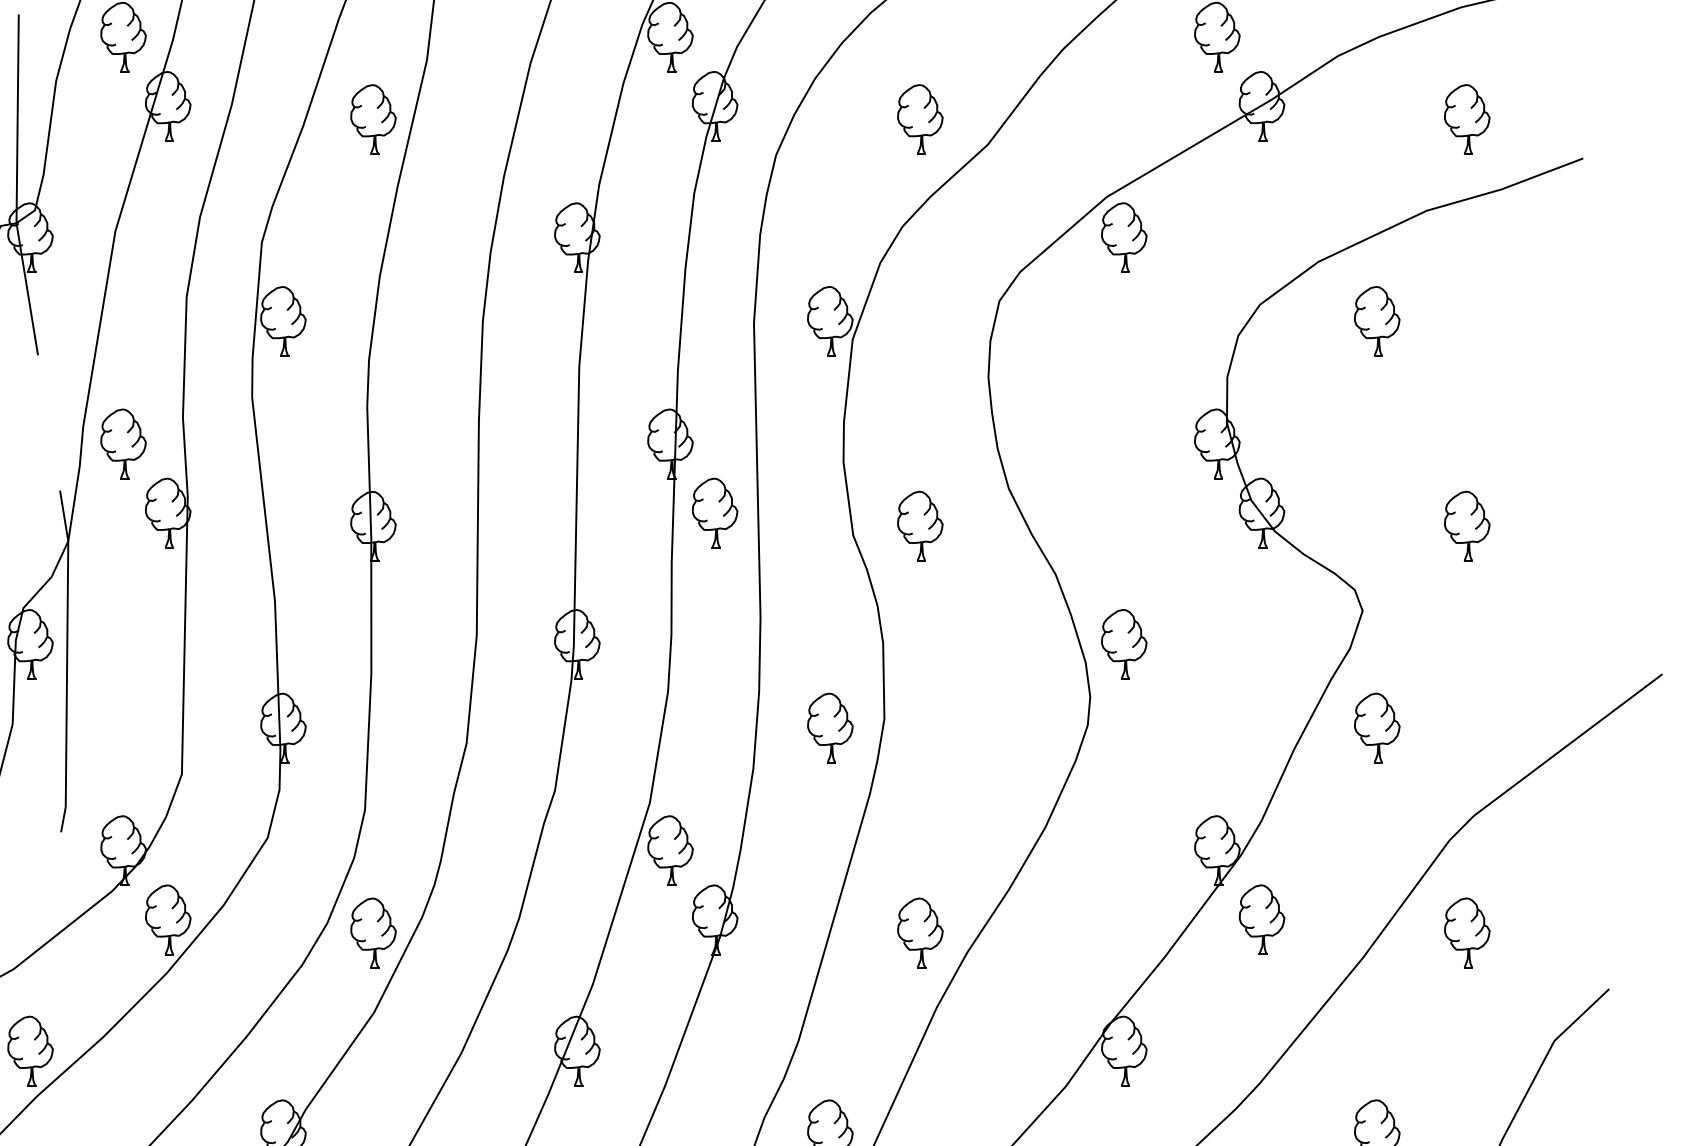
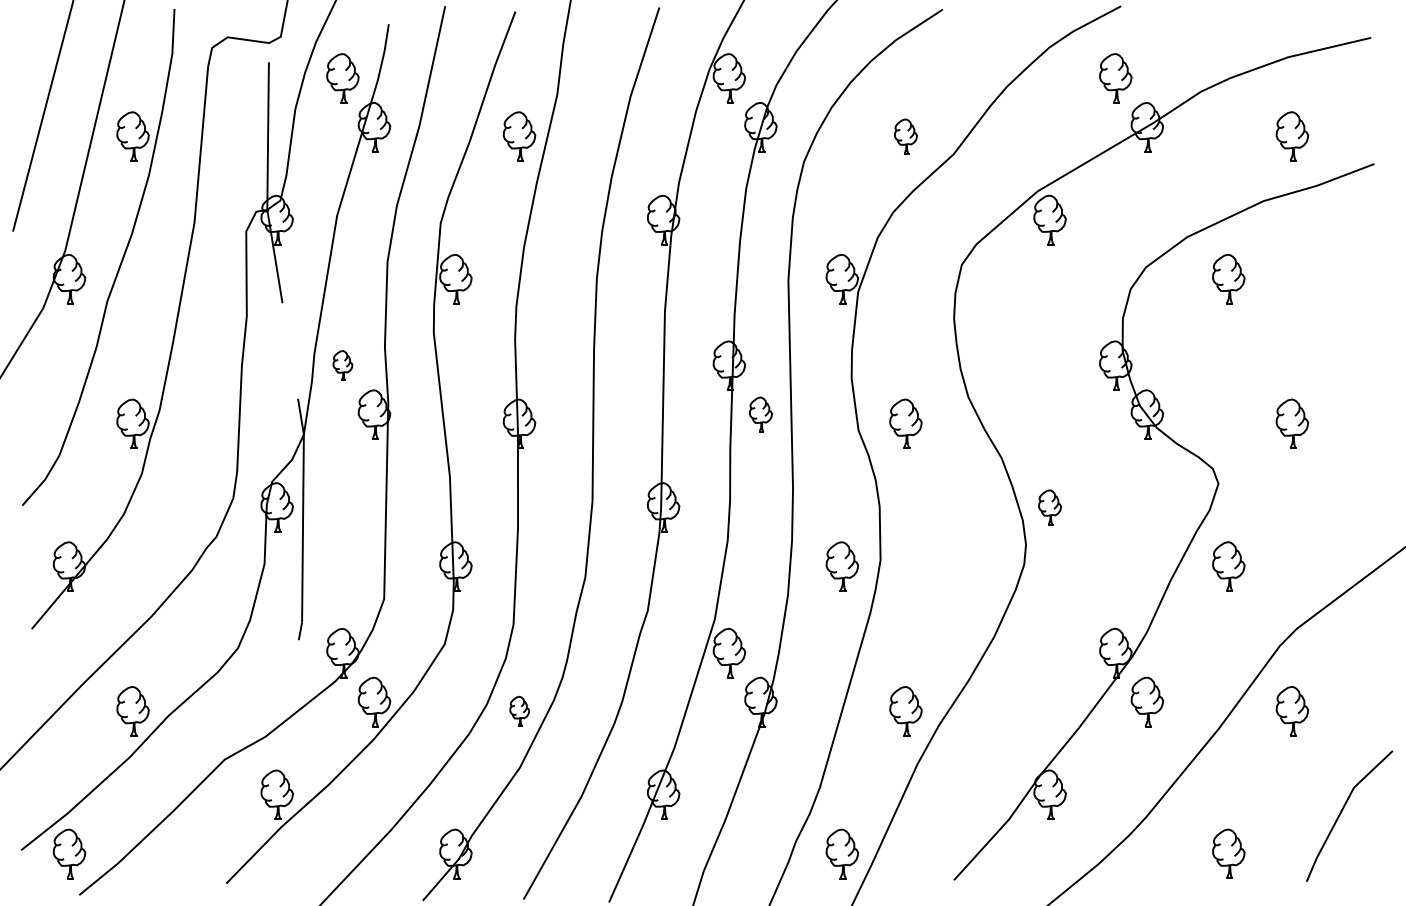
part: (919, 119) -> (905, 136), size x0.7
part: (122, 443) -> (342, 365), size x0.6
part: (714, 512) -> (760, 414), size x0.7
part: (1123, 644) -> (1049, 507), size x0.7
part: (373, 933) -> (519, 711), size x0.6

